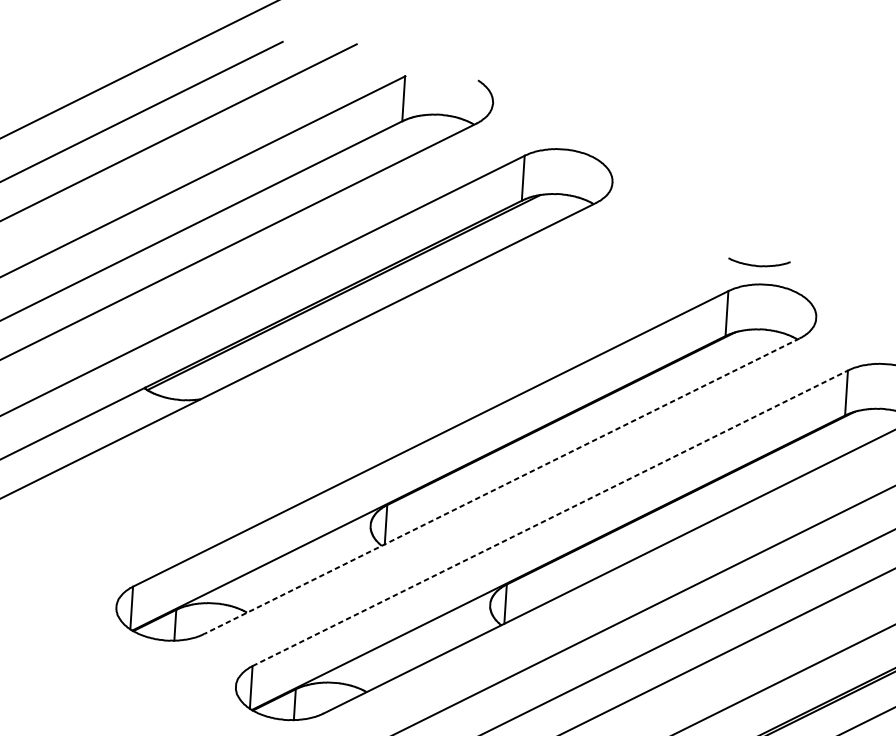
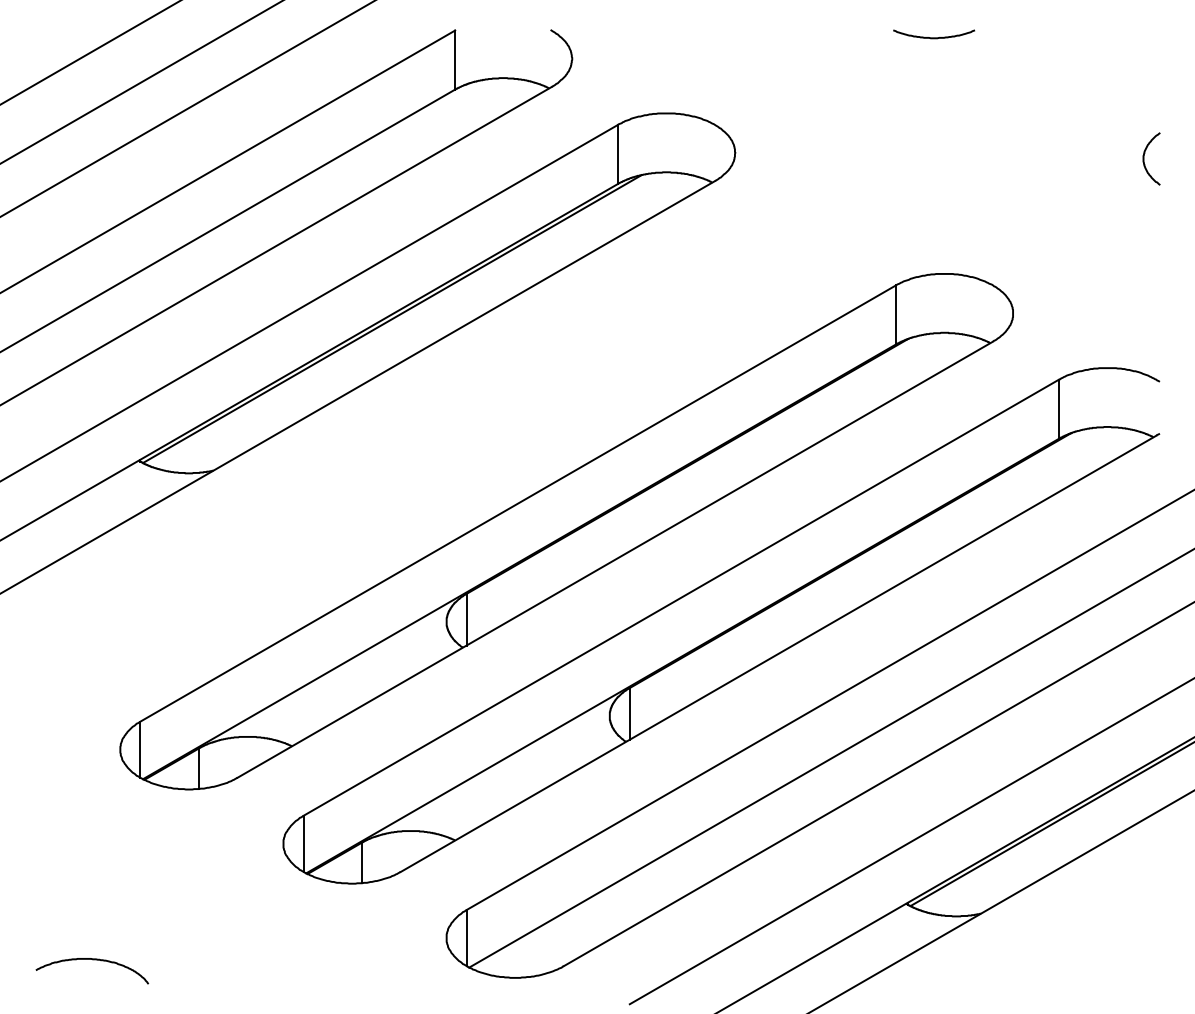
curve: (759, 265) -> (934, 37), moved
line: (501, 486) -> (614, 559), dashed -> solid
line: (550, 518) -> (681, 597), dashed -> solid

